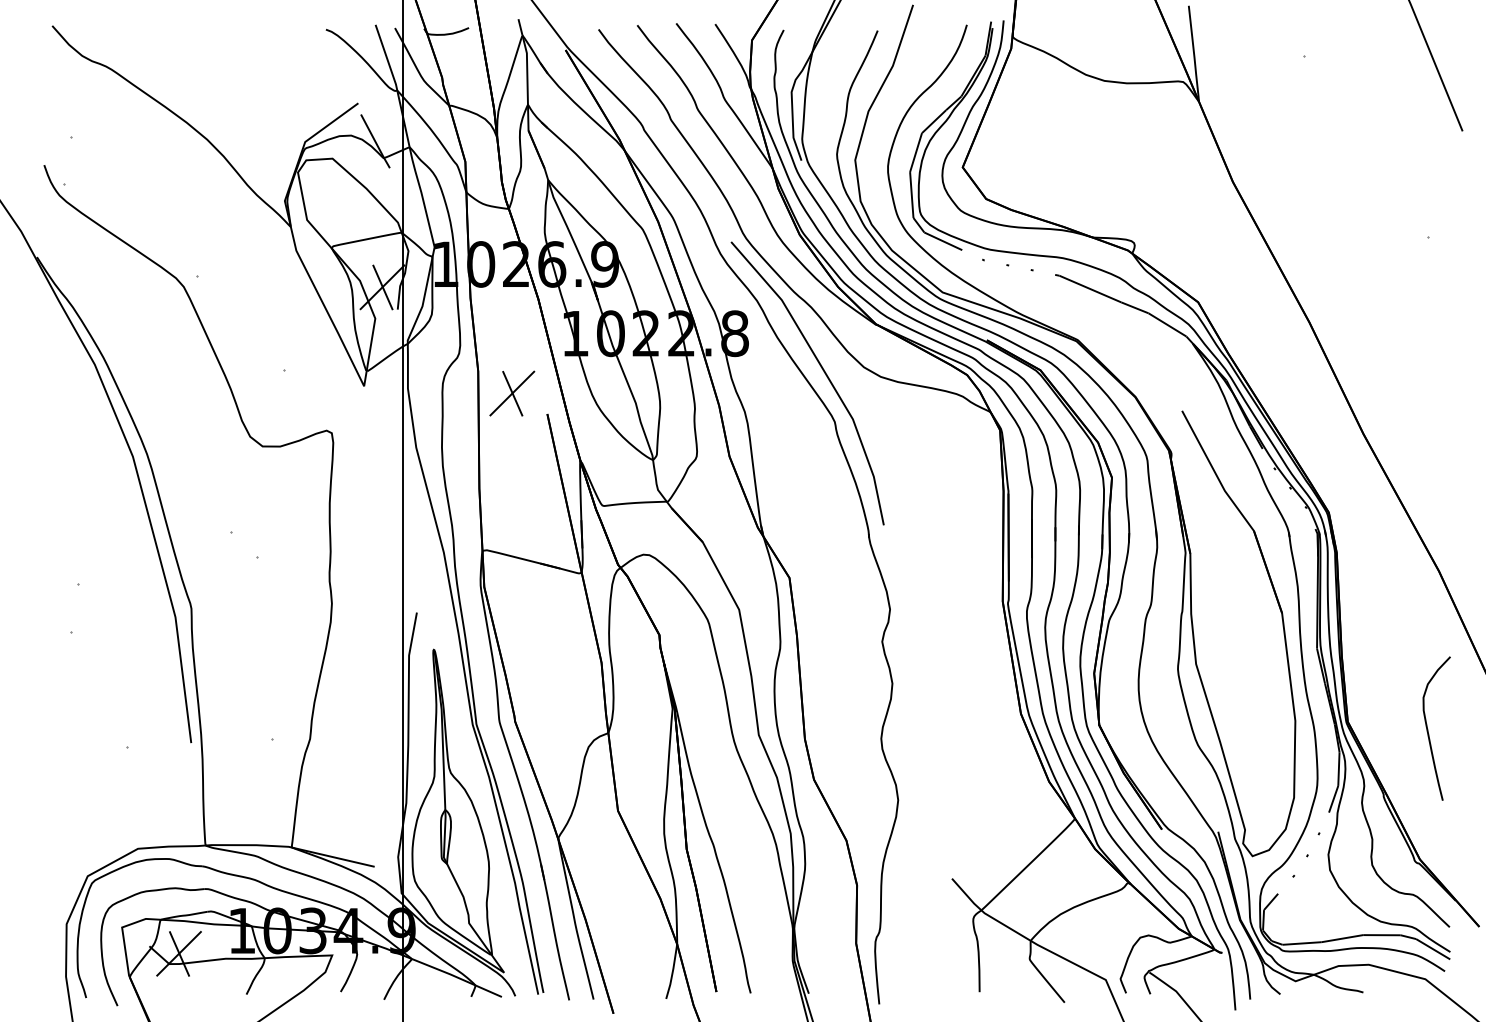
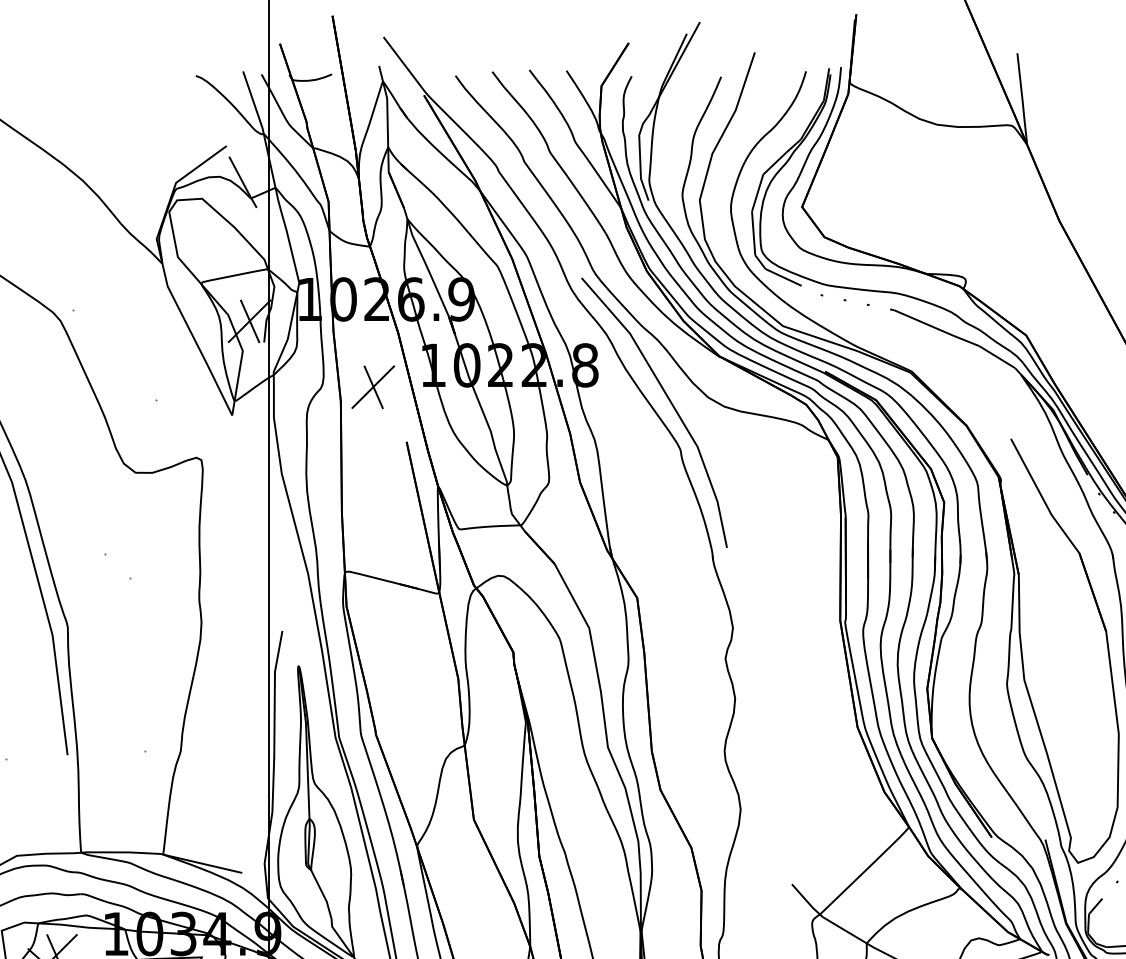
part: (512, 393) -> (373, 387), moved

